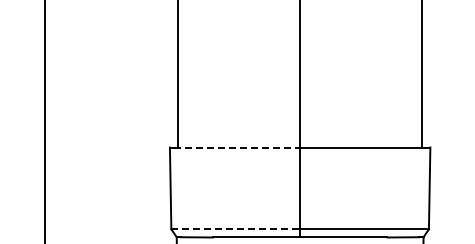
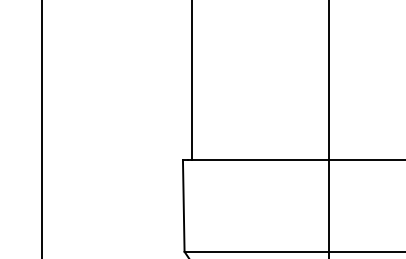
line: (237, 147) -> (258, 159), dashed -> solid
line: (236, 229) -> (257, 252), dashed -> solid

